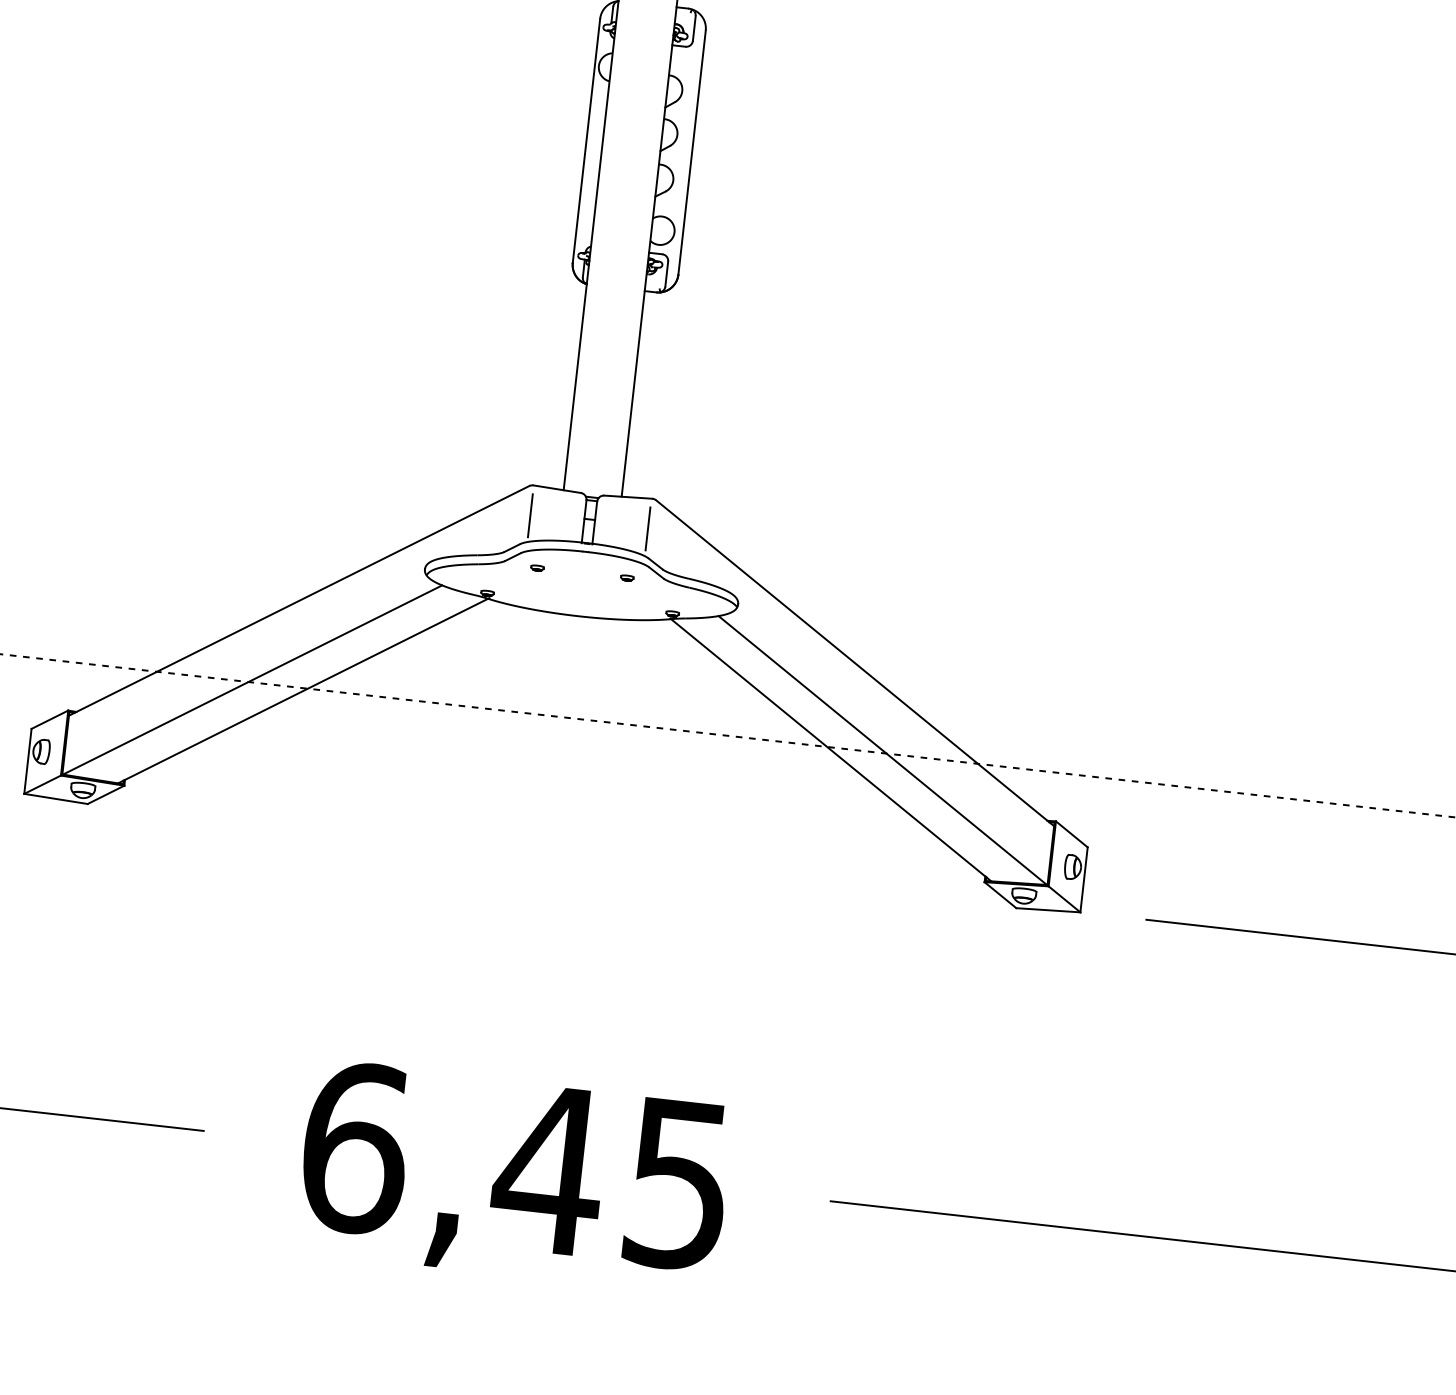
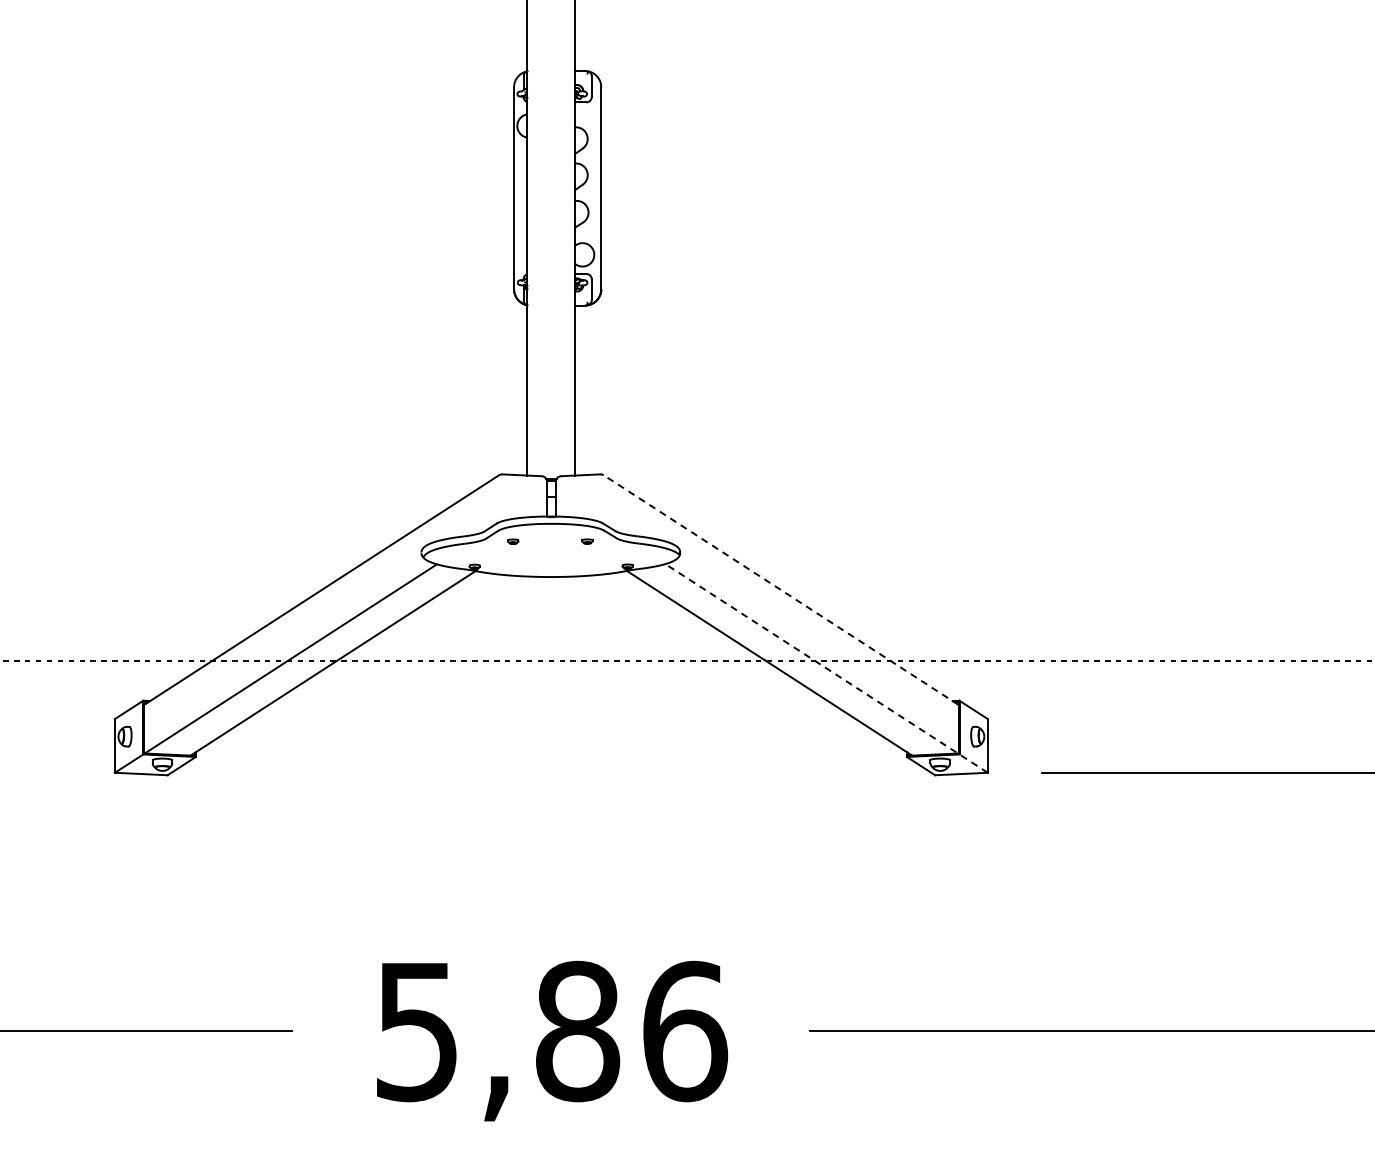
line: (530, 515) -> (502, 499), removed
line: (647, 528) -> (599, 499), removed
line: (854, 662) -> (780, 589), solid -> dashed
line: (899, 764) -> (826, 668), solid -> dashed
text: (517, 1166) -> (551, 1031), 6,45 -> 5,86

